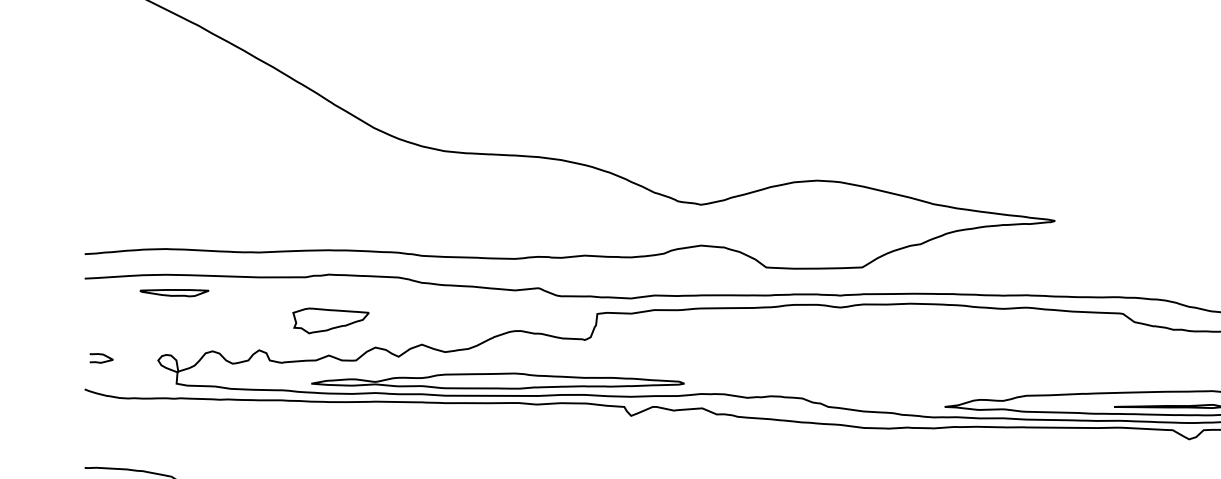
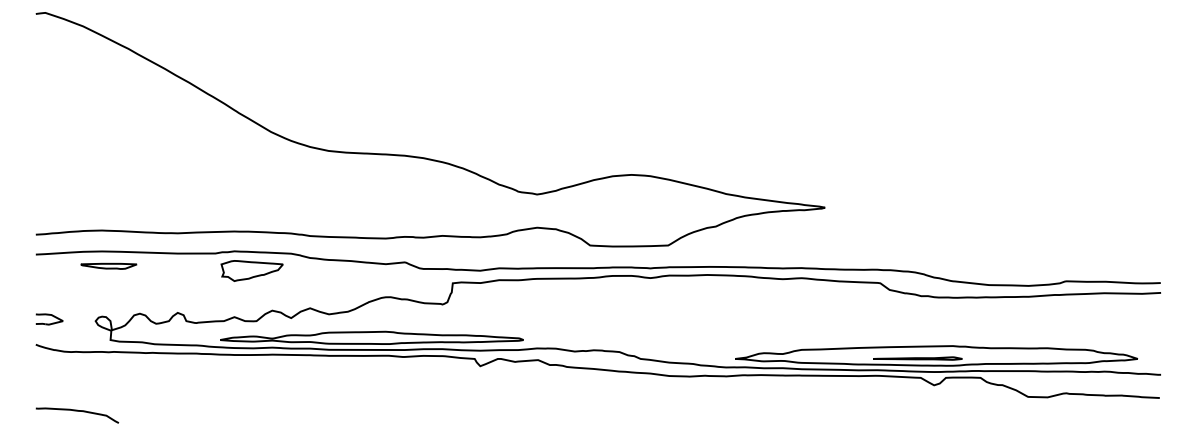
part: (330, 320) -> (251, 270), moved
part: (101, 358) -> (49, 319), size x1.43

